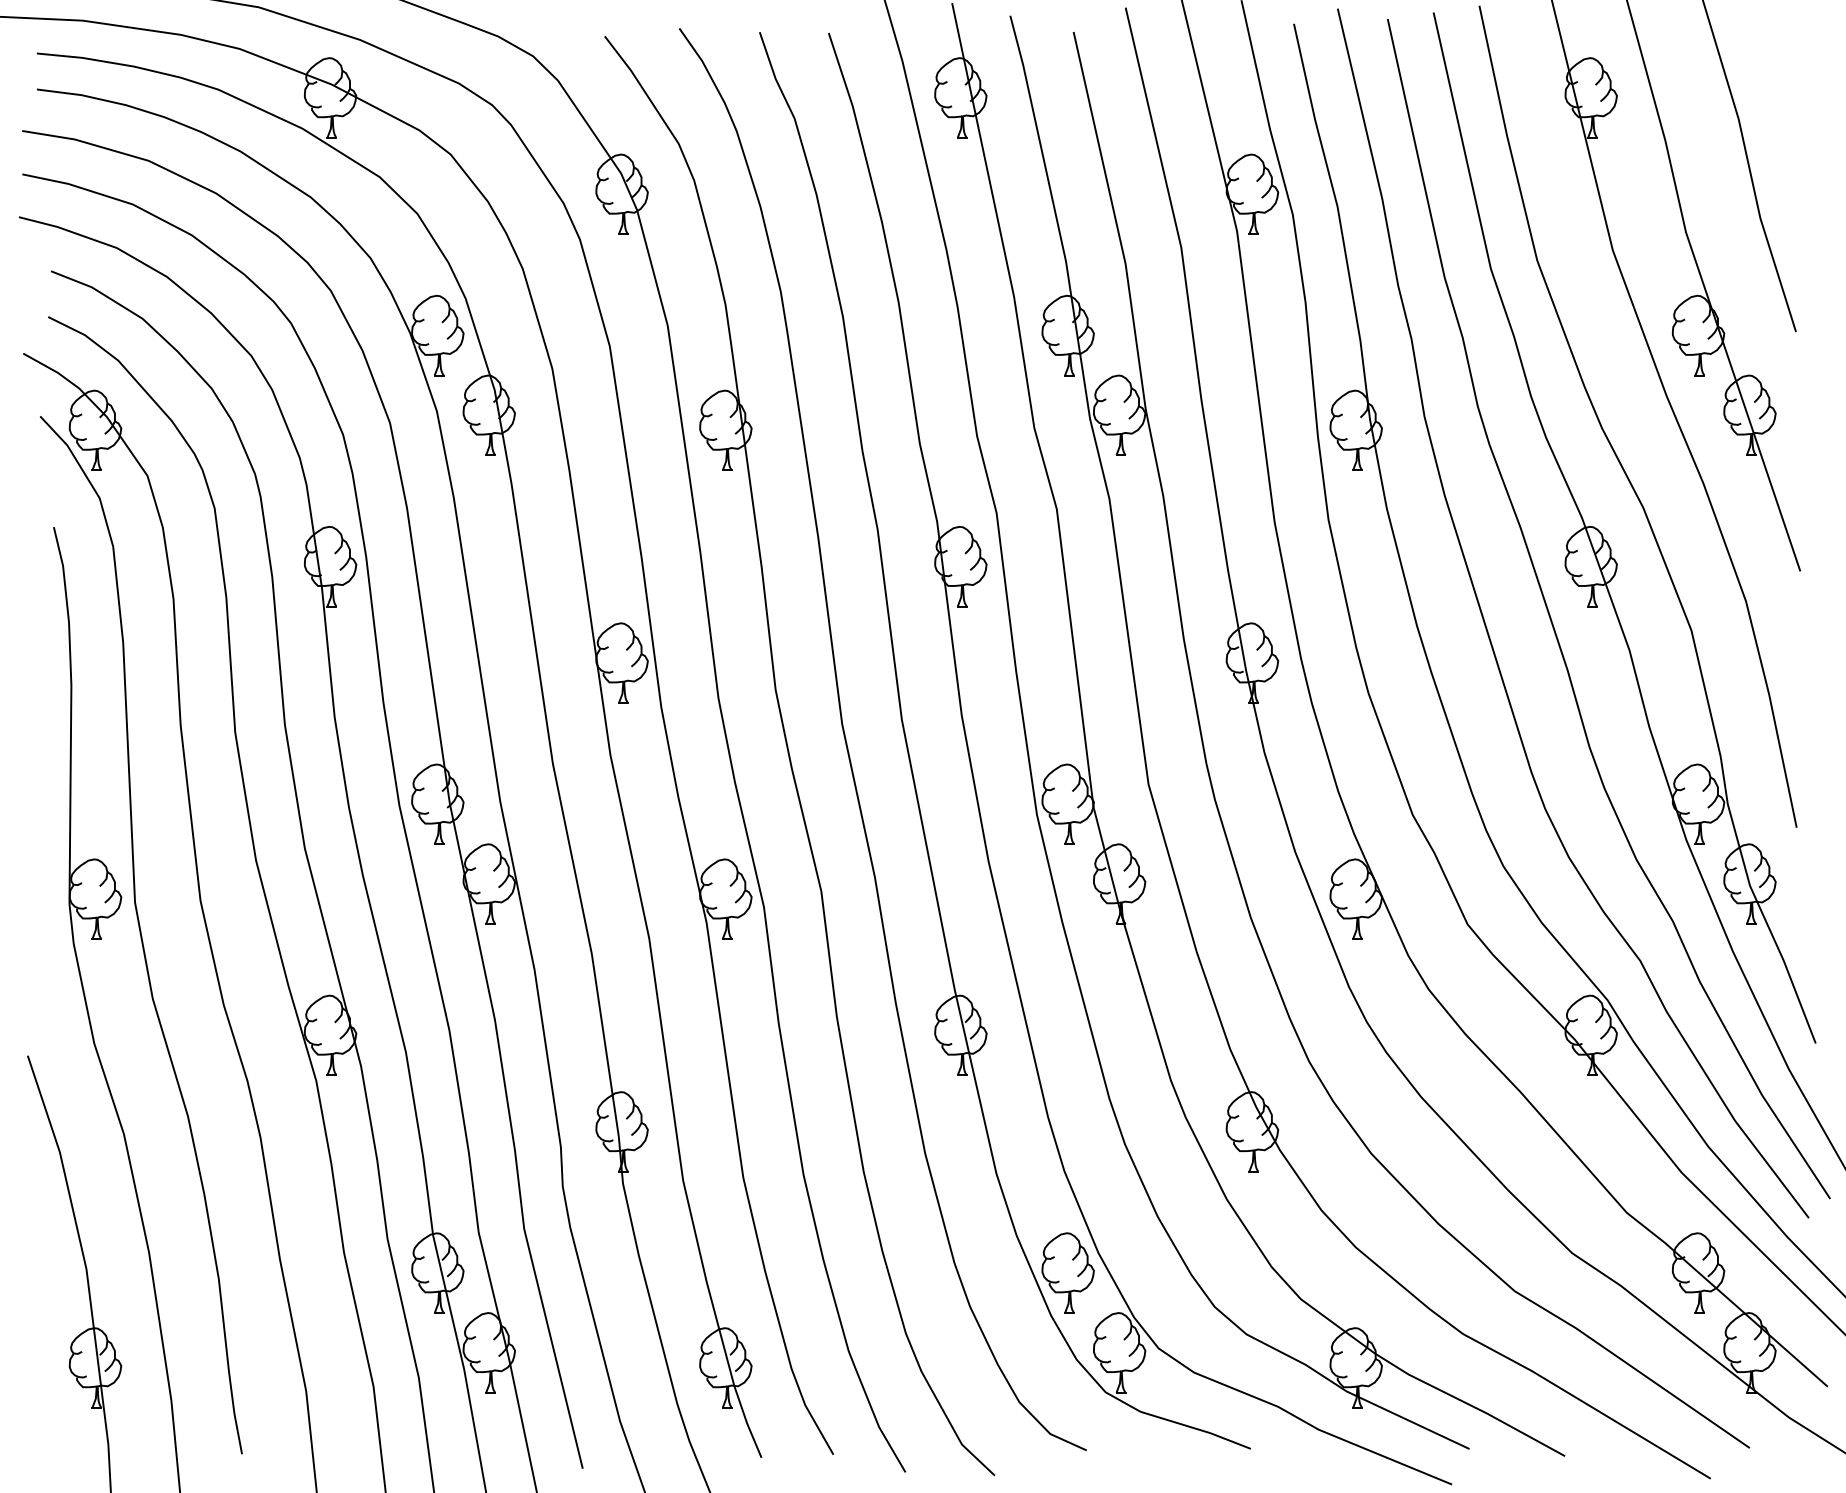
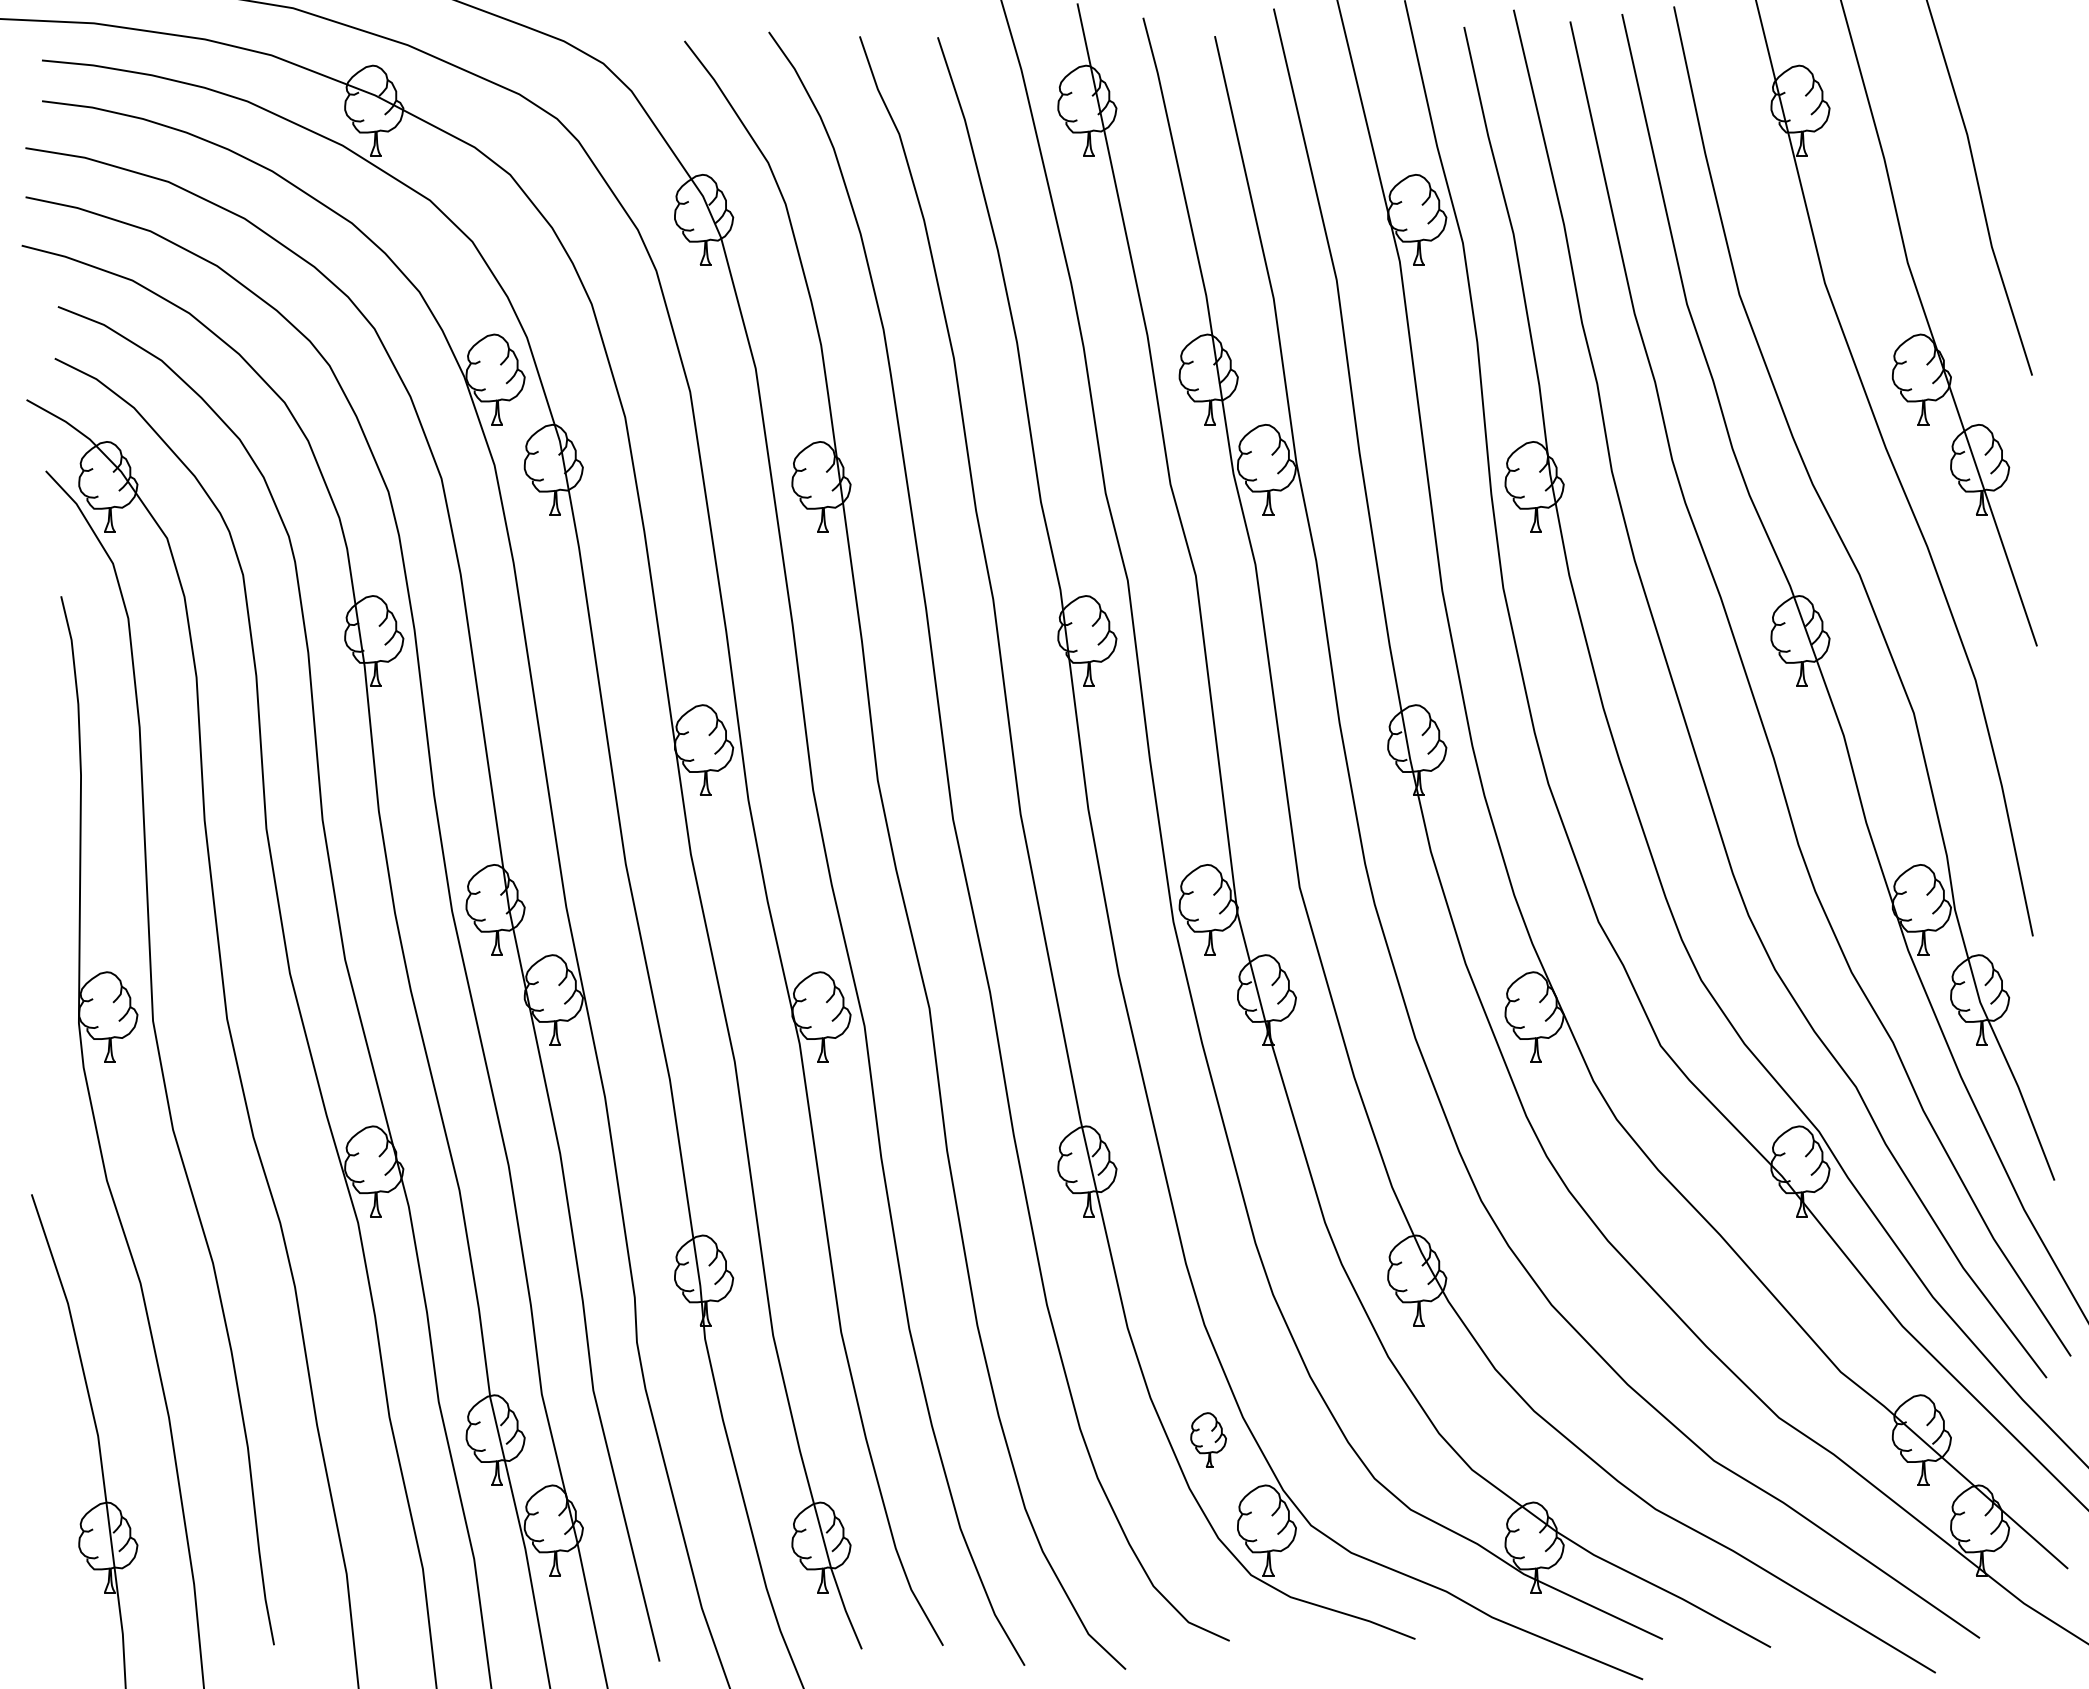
part: (1067, 1272) -> (1208, 1439), size x0.6

